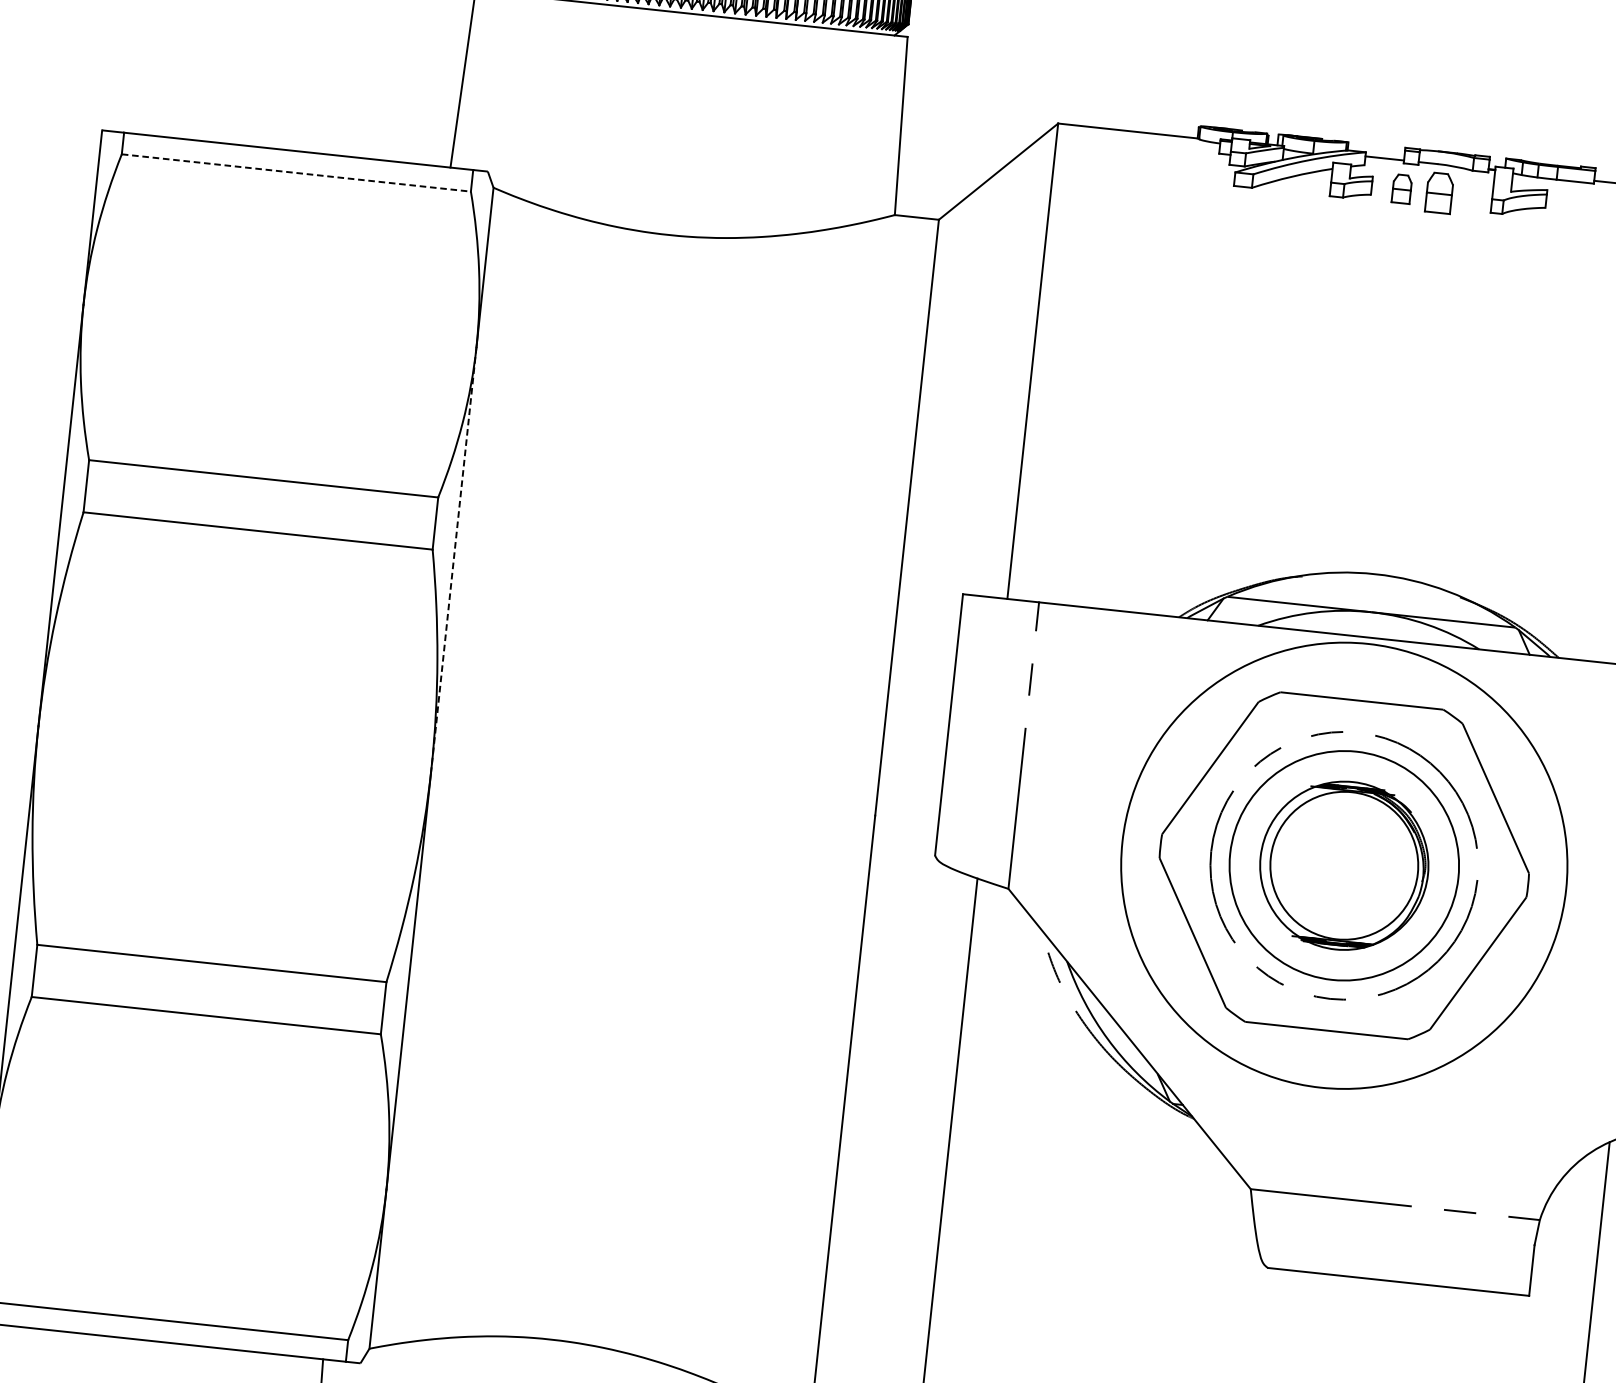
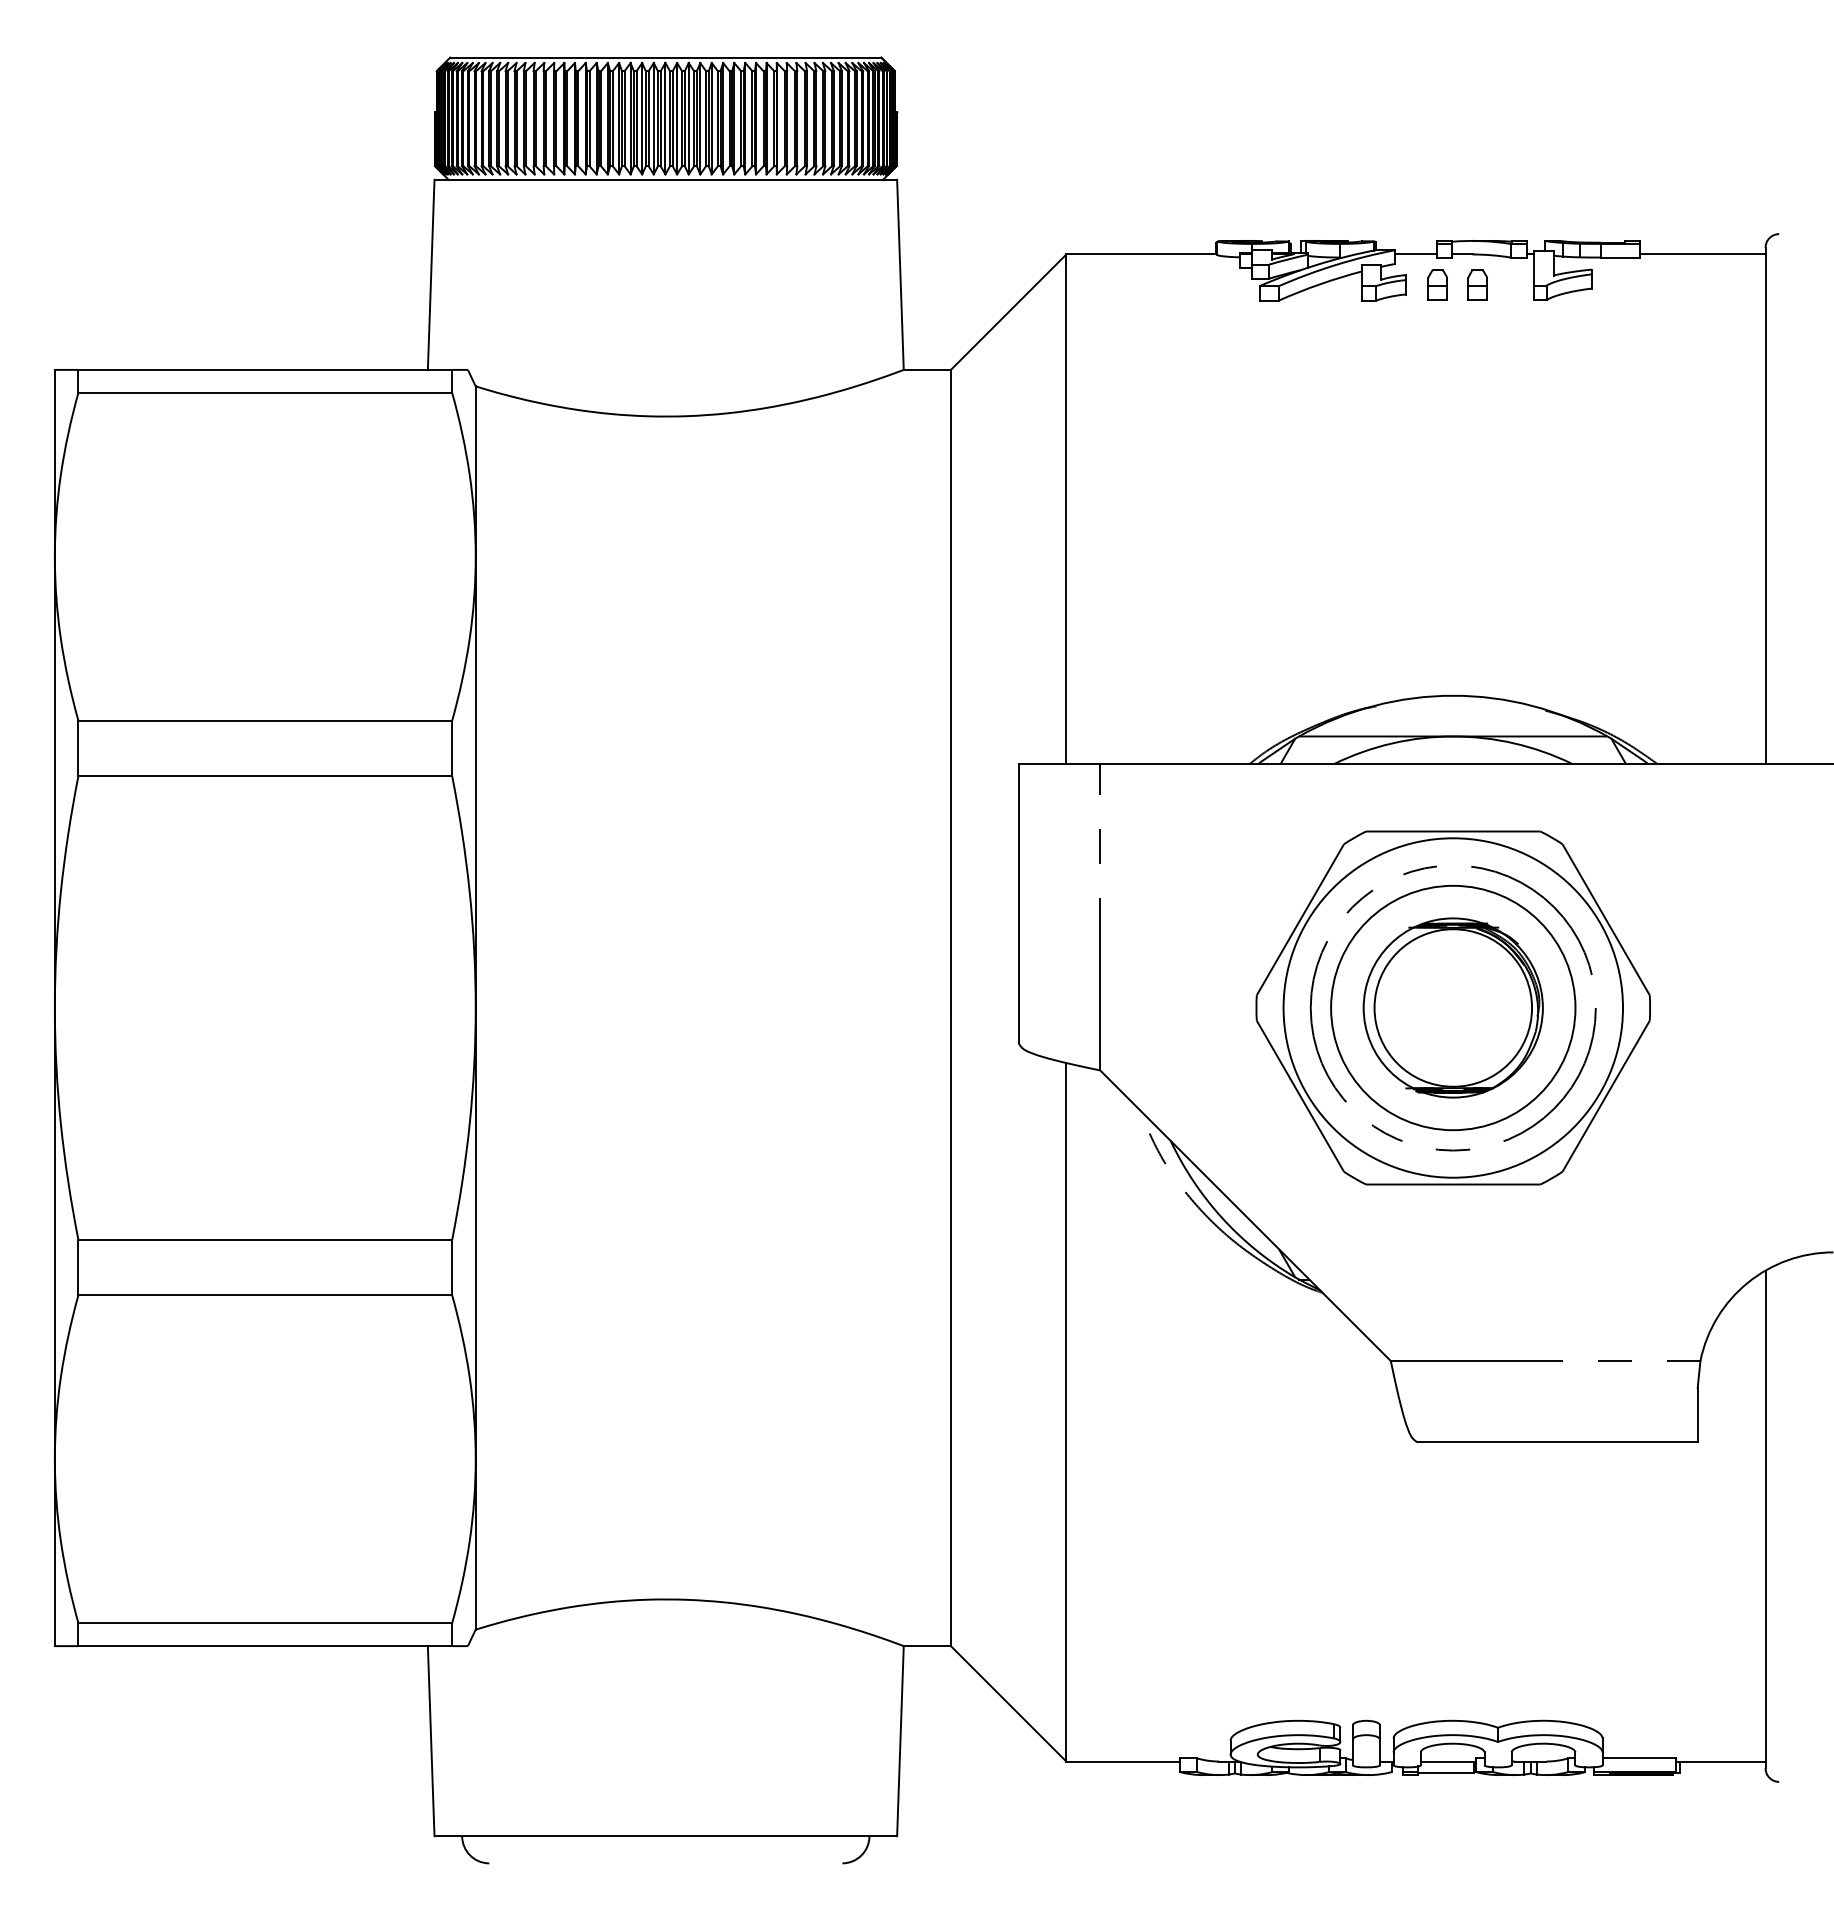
line: (296, 173) -> (265, 393), dashed -> solid
part: (1439, 192) -> (1477, 284), size x0.71
line: (453, 557) -> (475, 782), dashed -> solid
circle: (1344, 865) -> (1453, 1007), size x0.71

